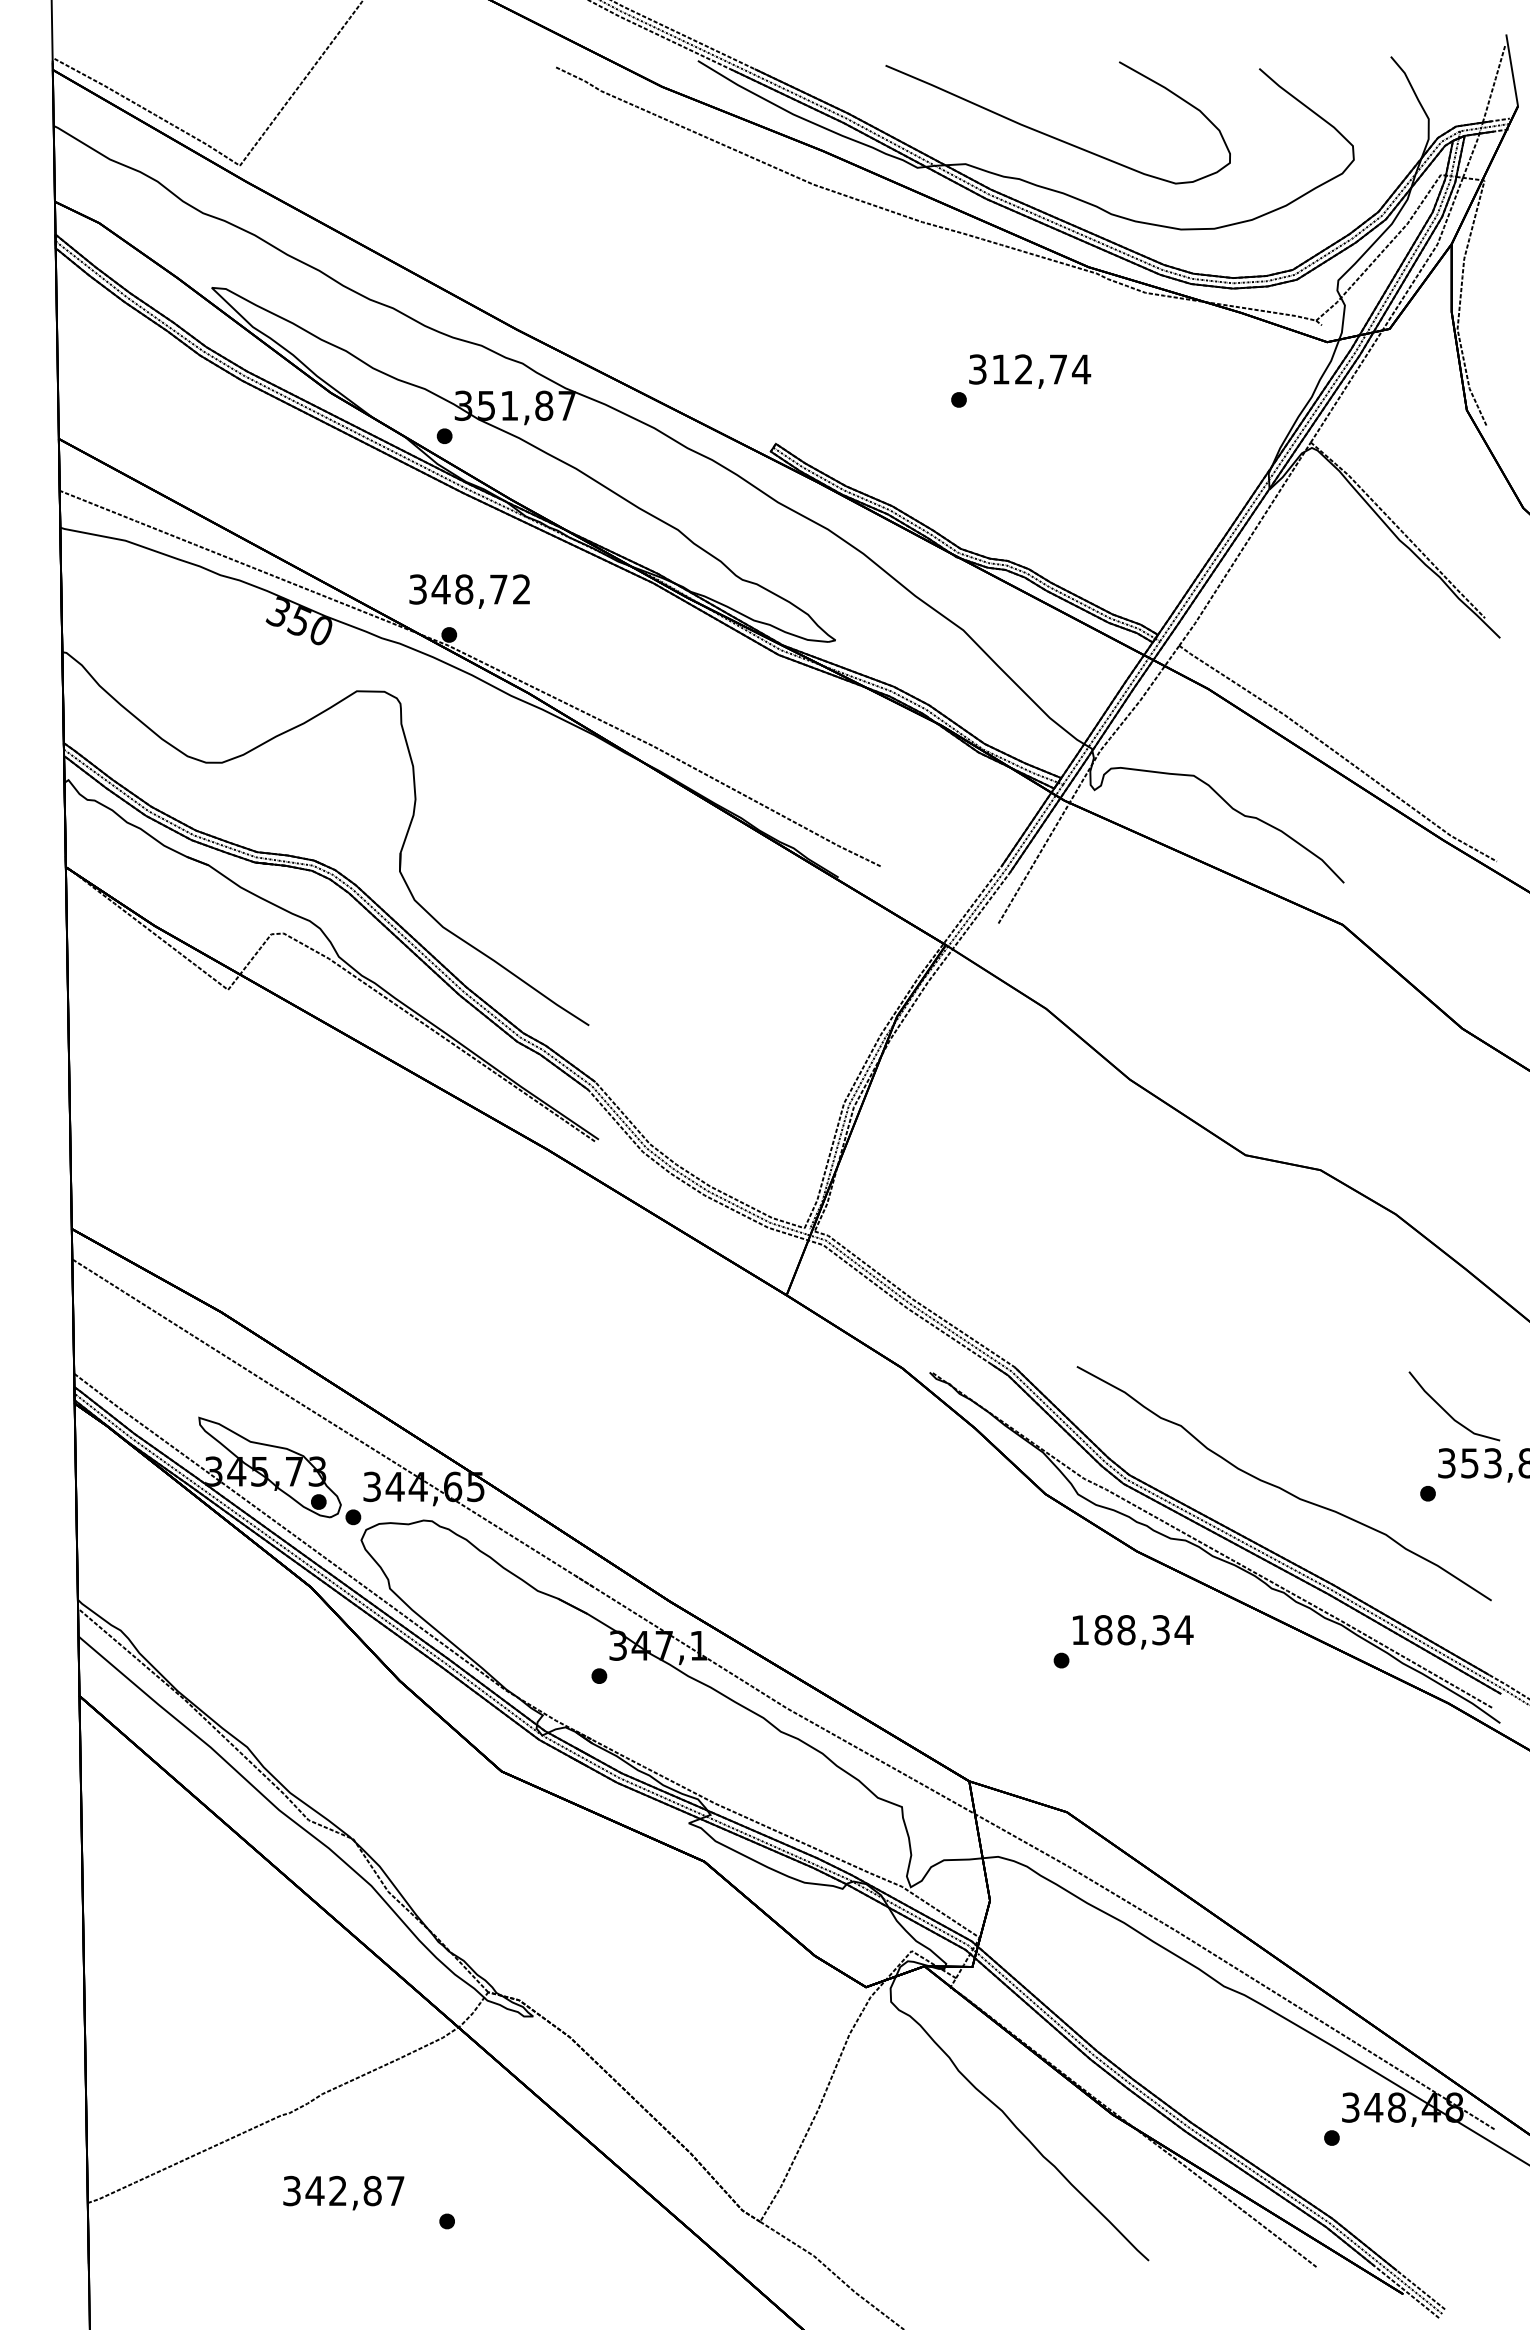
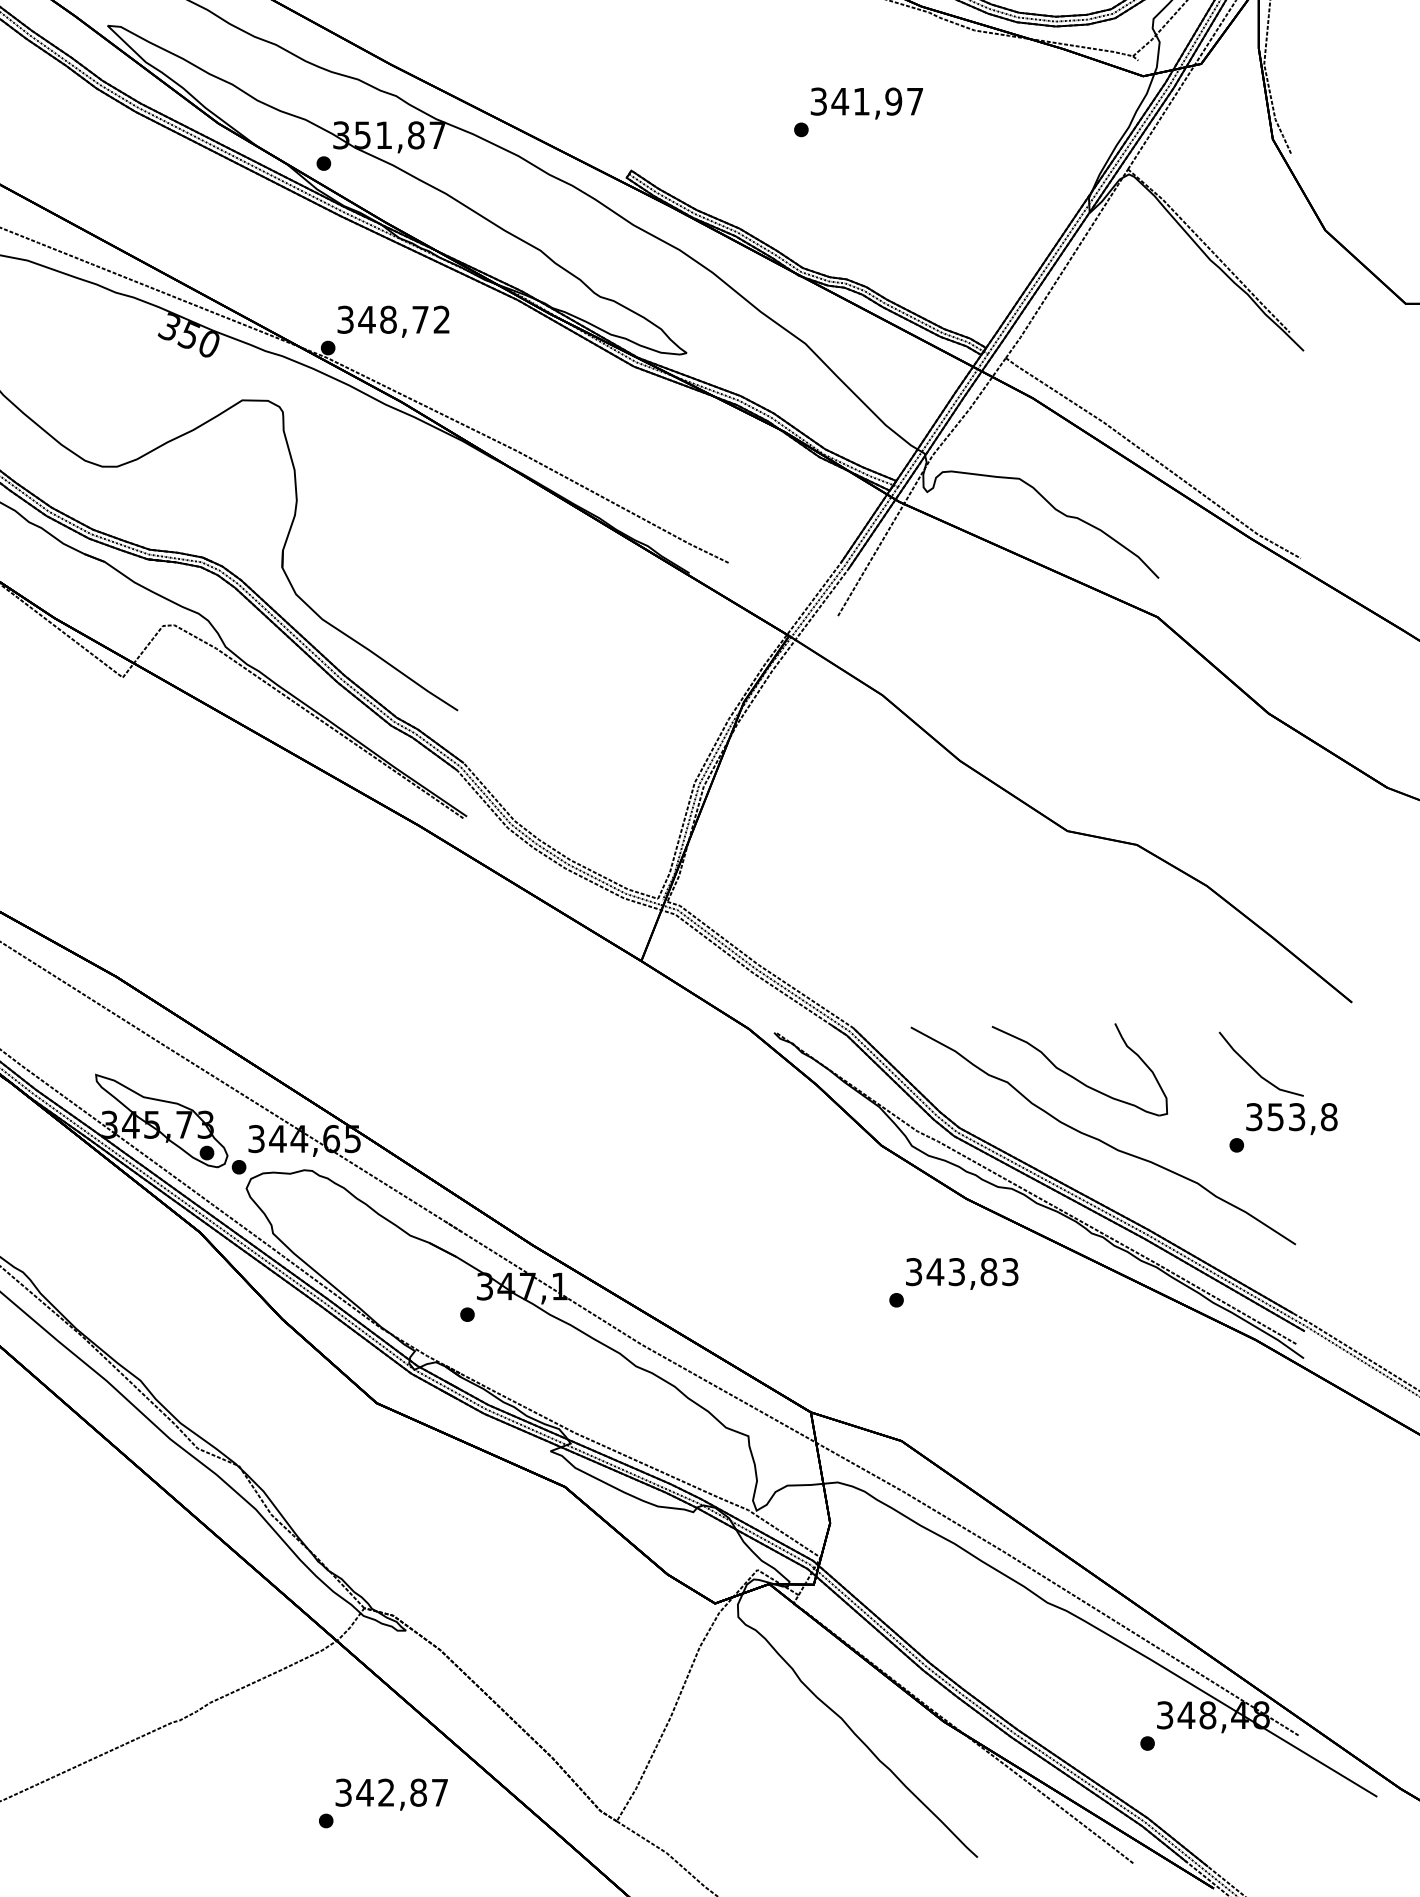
text: (1041, 369) -> (877, 101), 312,74 -> 341,97
text: (469, 591) -> (393, 321), moved
part: (1253, 1420) -> (1074, 1077), added
text: (1132, 1630) -> (962, 1272), 188,34 -> 343,83
text: (343, 2192) -> (391, 1794), moved

